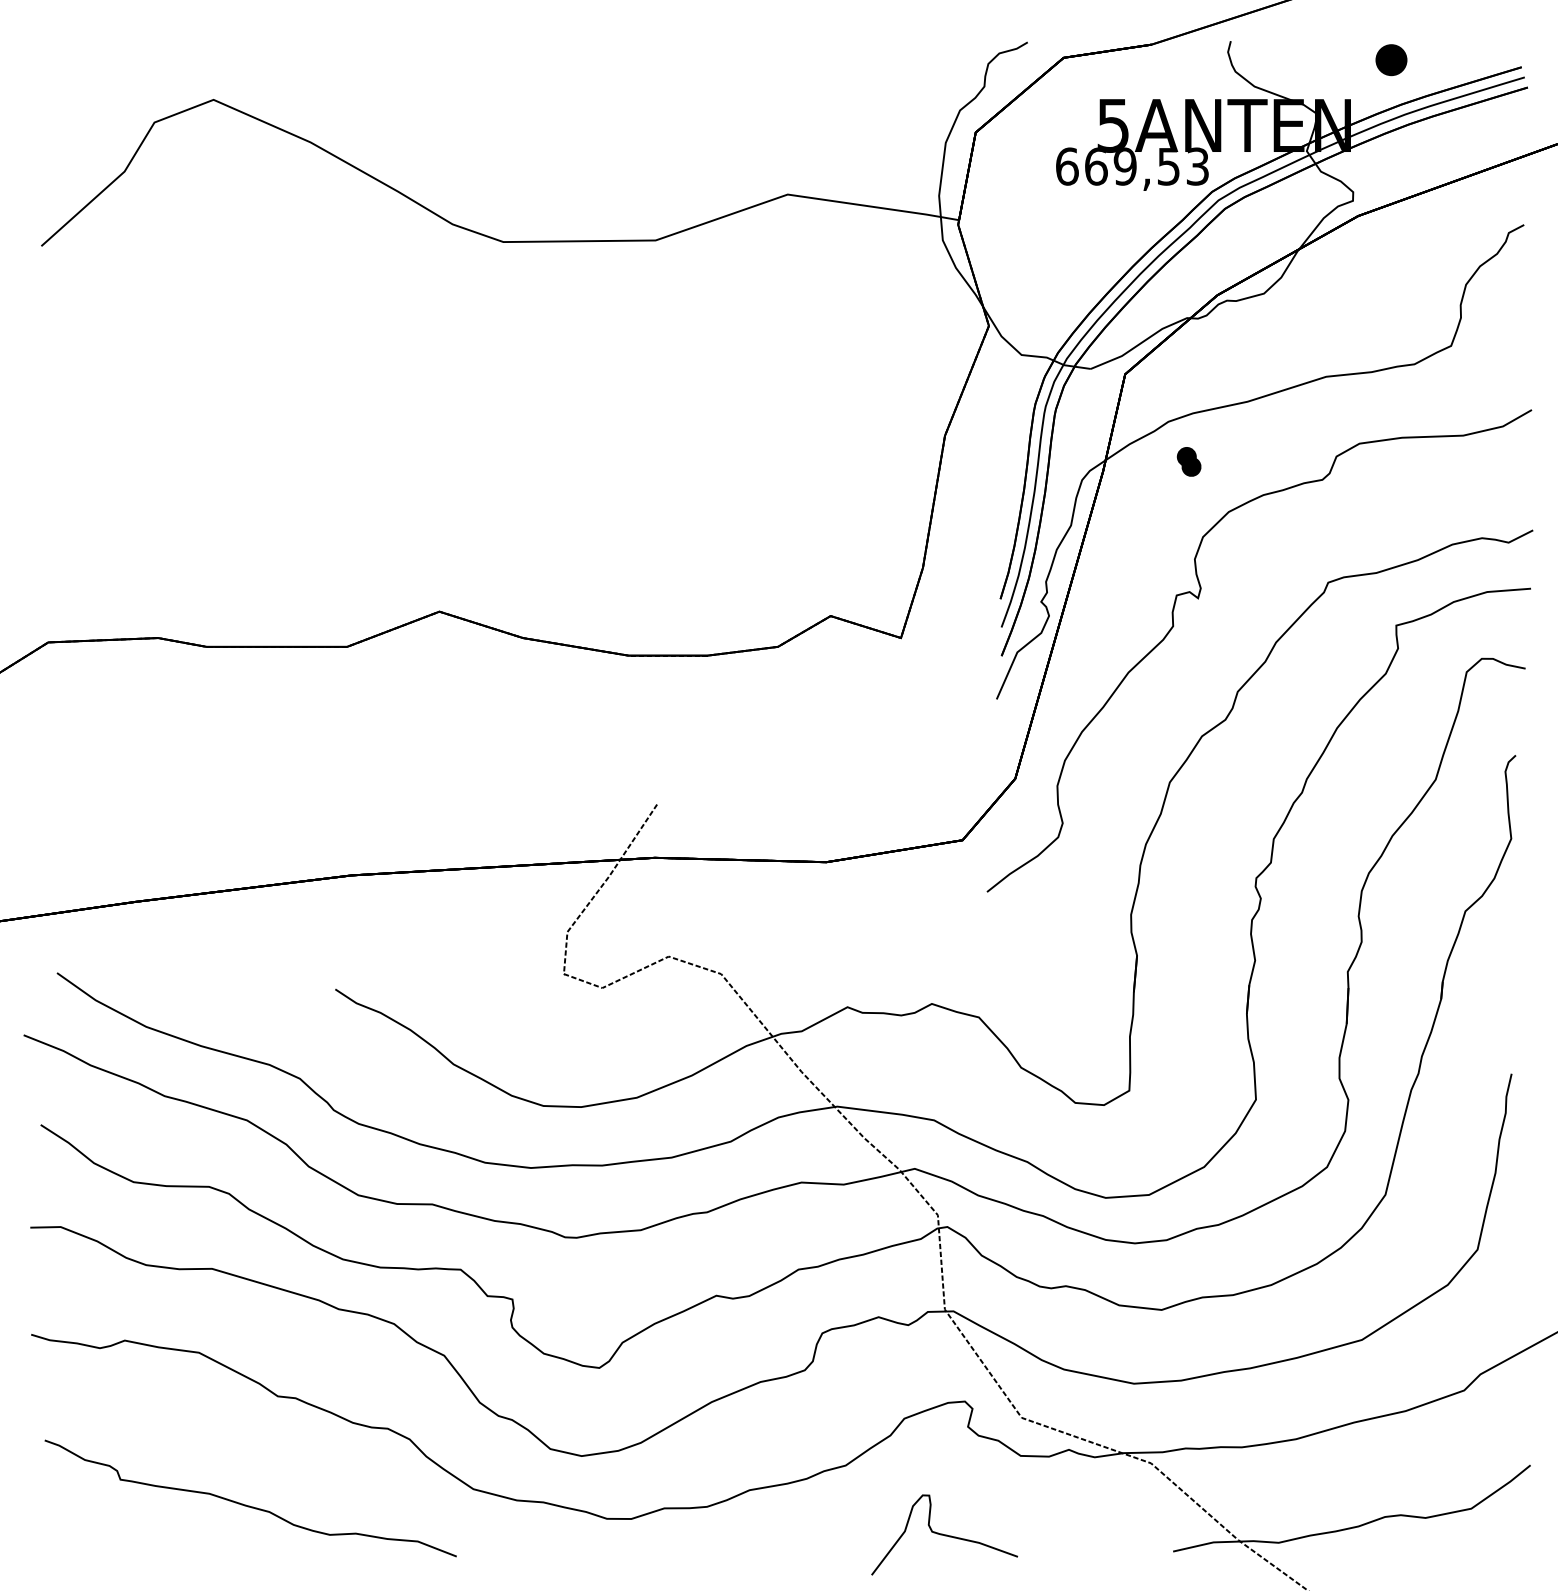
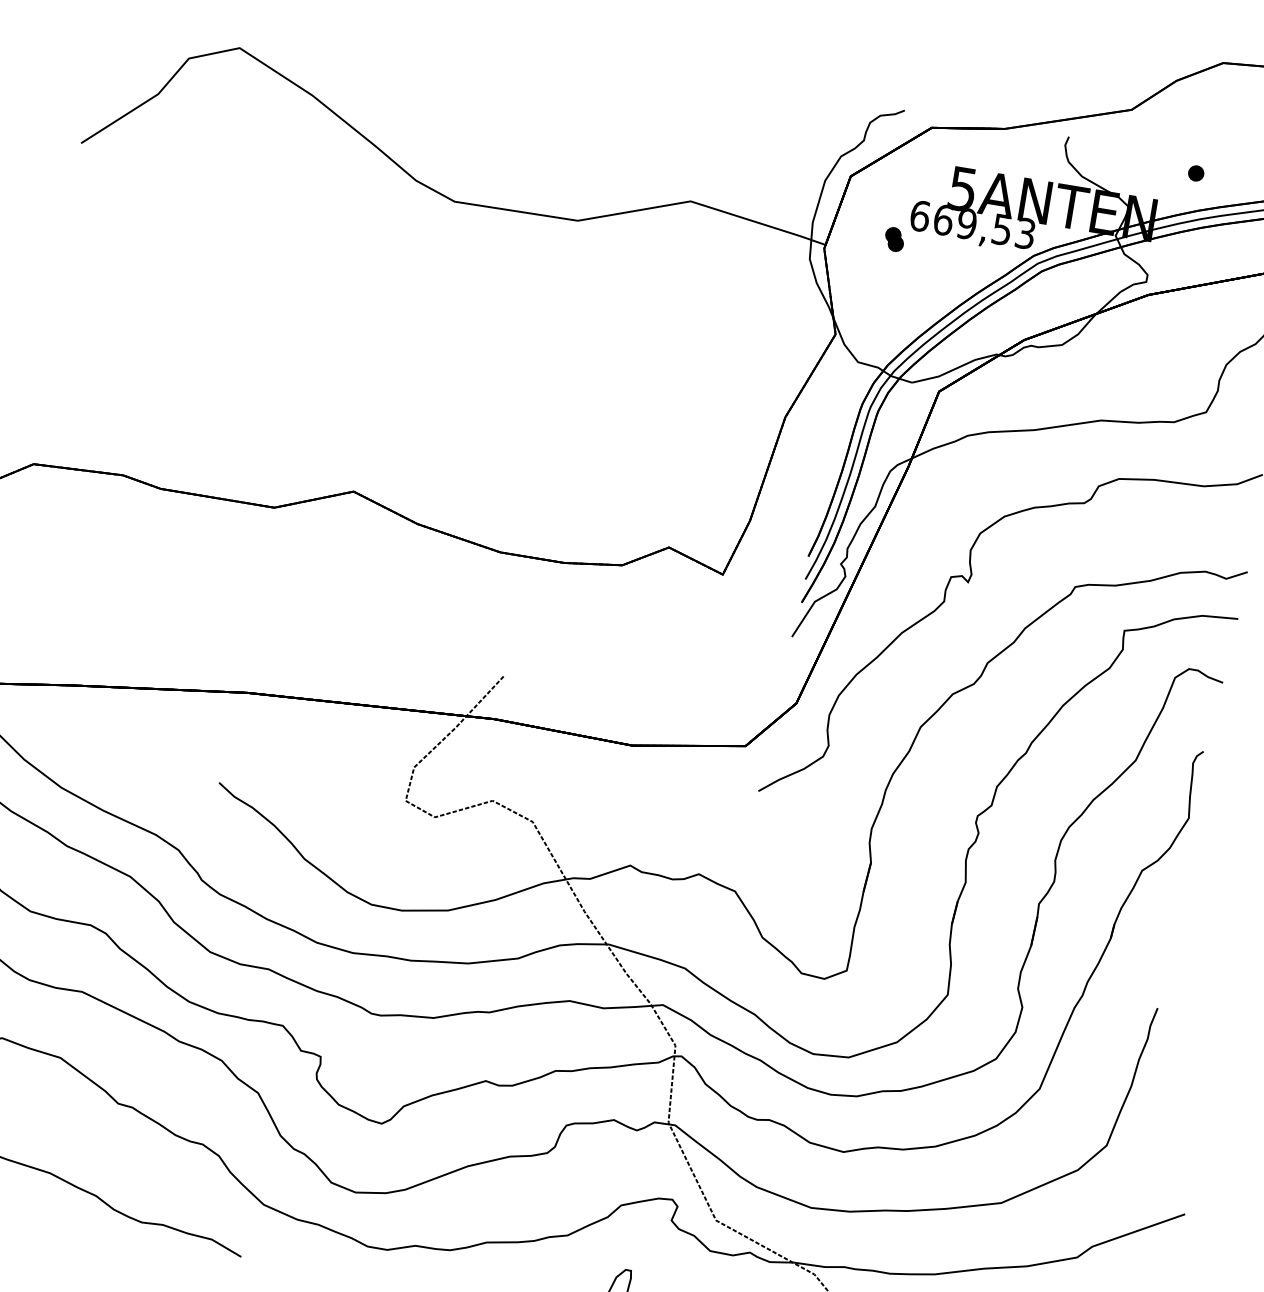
part: (1391, 59) -> (1196, 173), size x0.62
part: (1188, 461) -> (894, 239), moved

